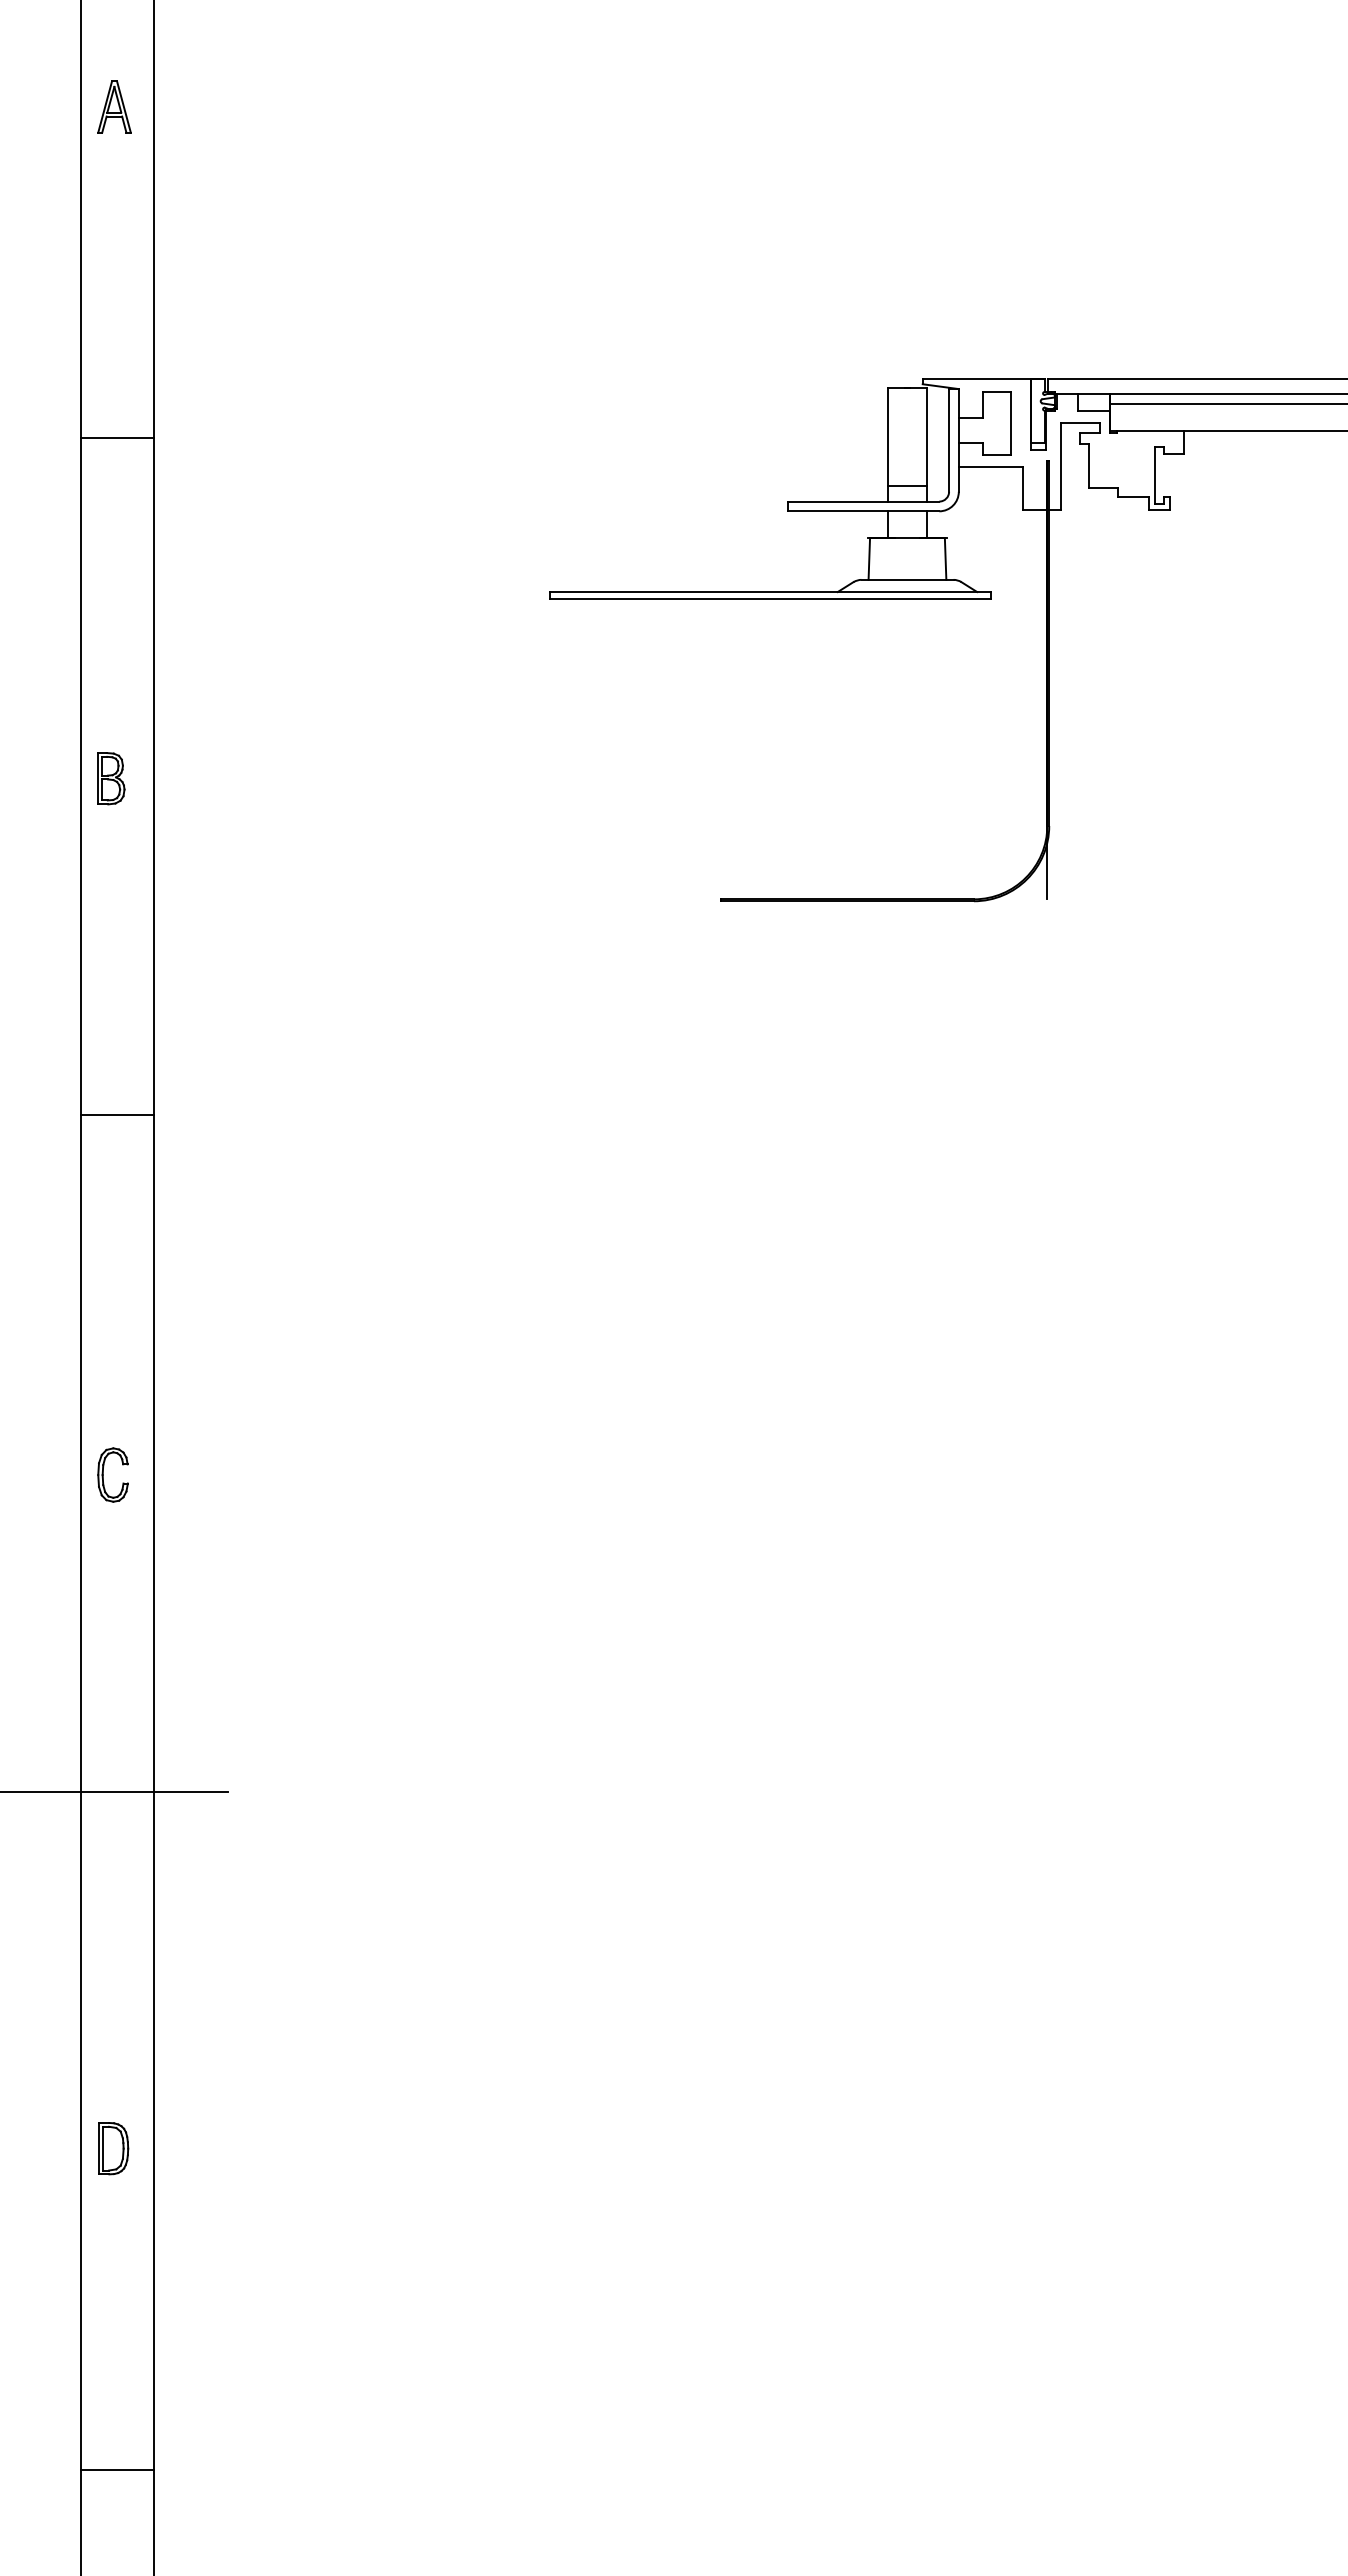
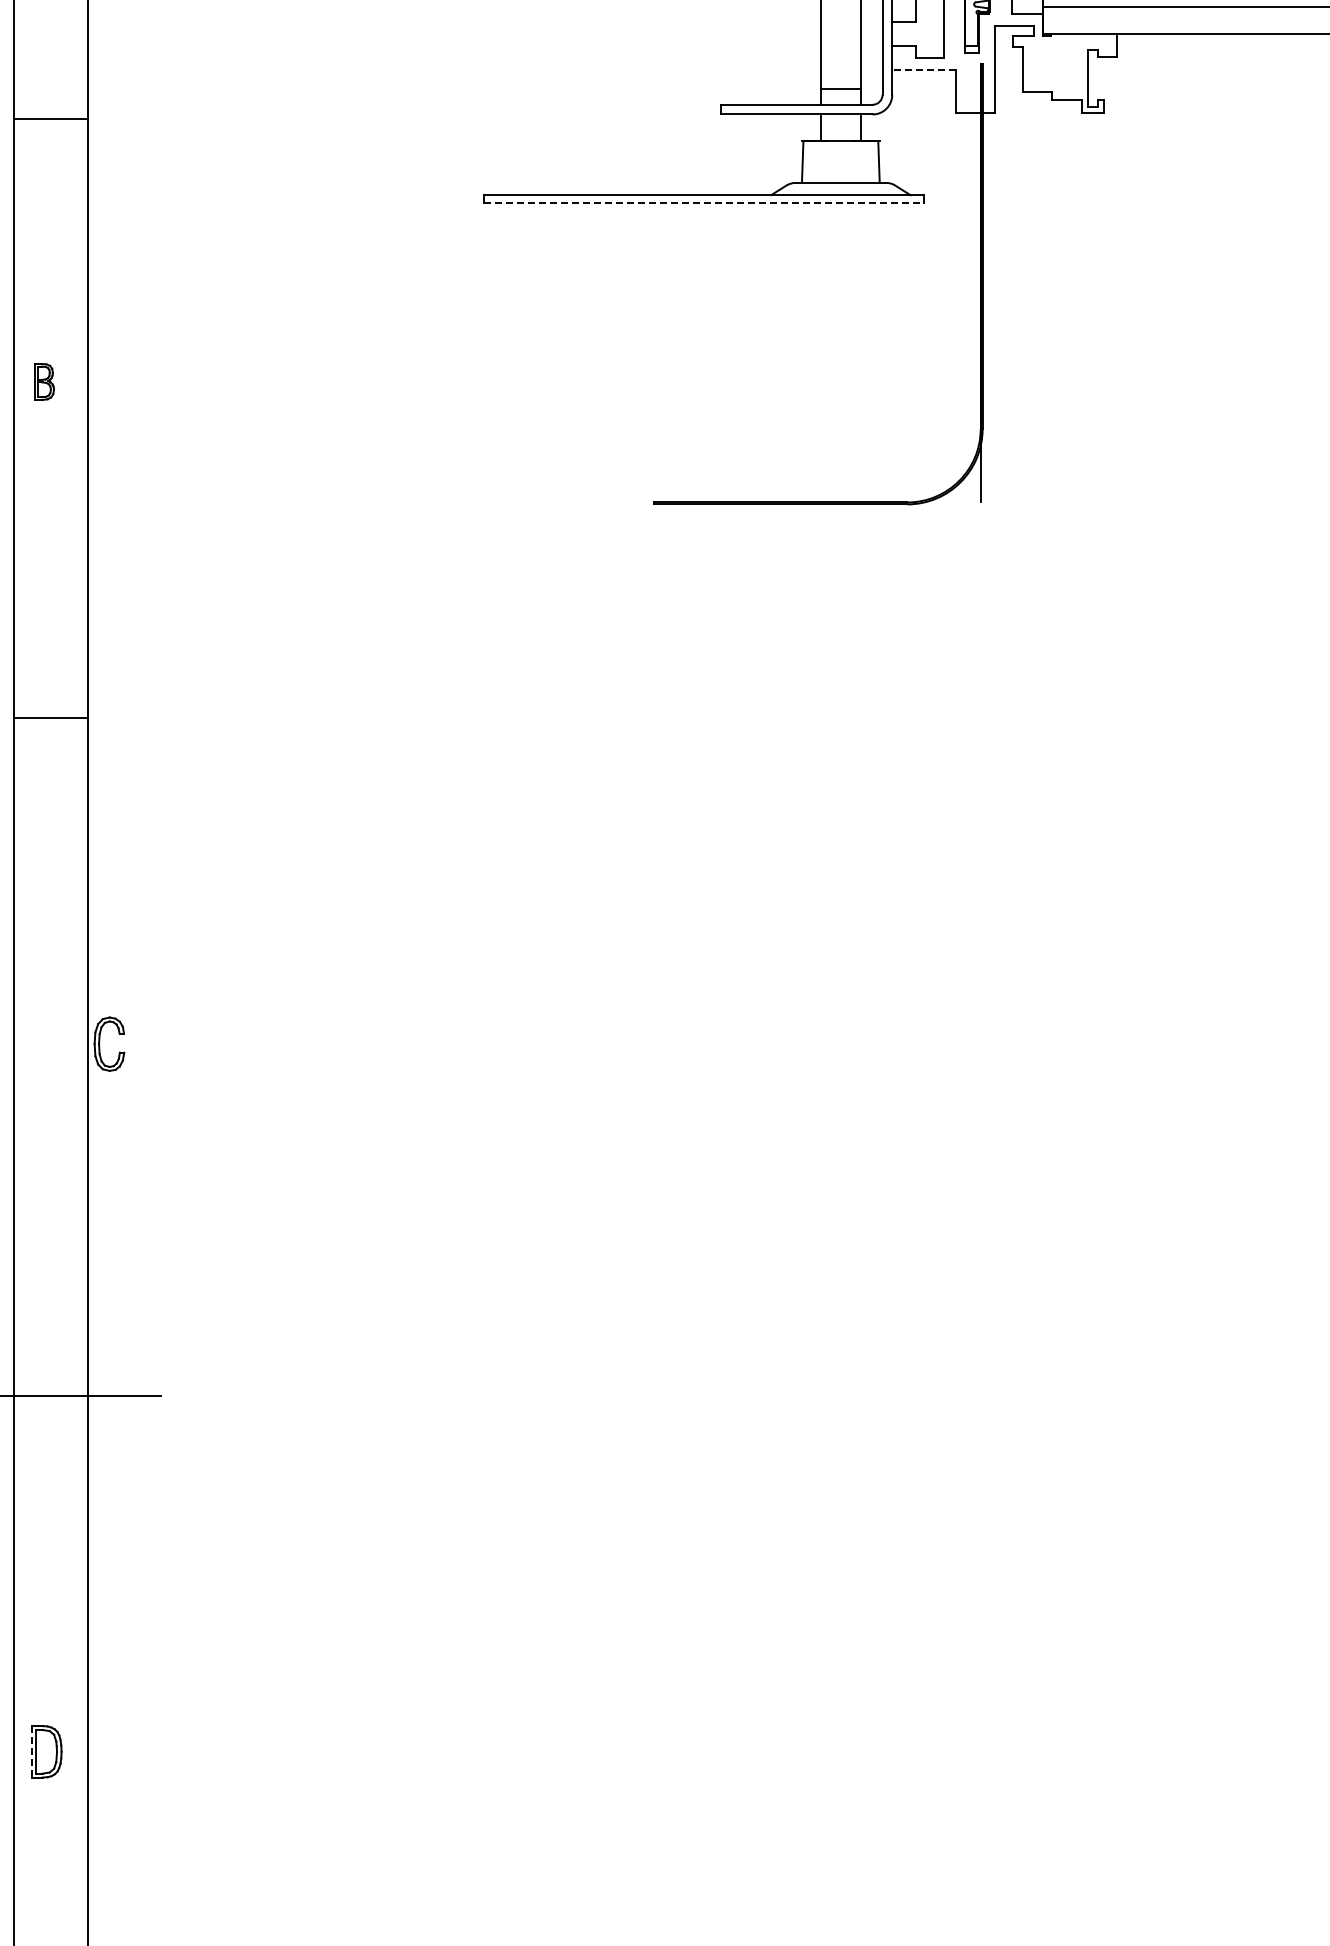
line: (117, 437) -> (50, 118), moved
line: (990, 466) -> (923, 69), solid -> dashed
line: (771, 599) -> (704, 202), solid -> dashed
part: (111, 778) -> (44, 381), size x0.7
part: (103, 1474) -> (99, 1043), moved
line: (98, 2148) -> (31, 1751), solid -> dashed

